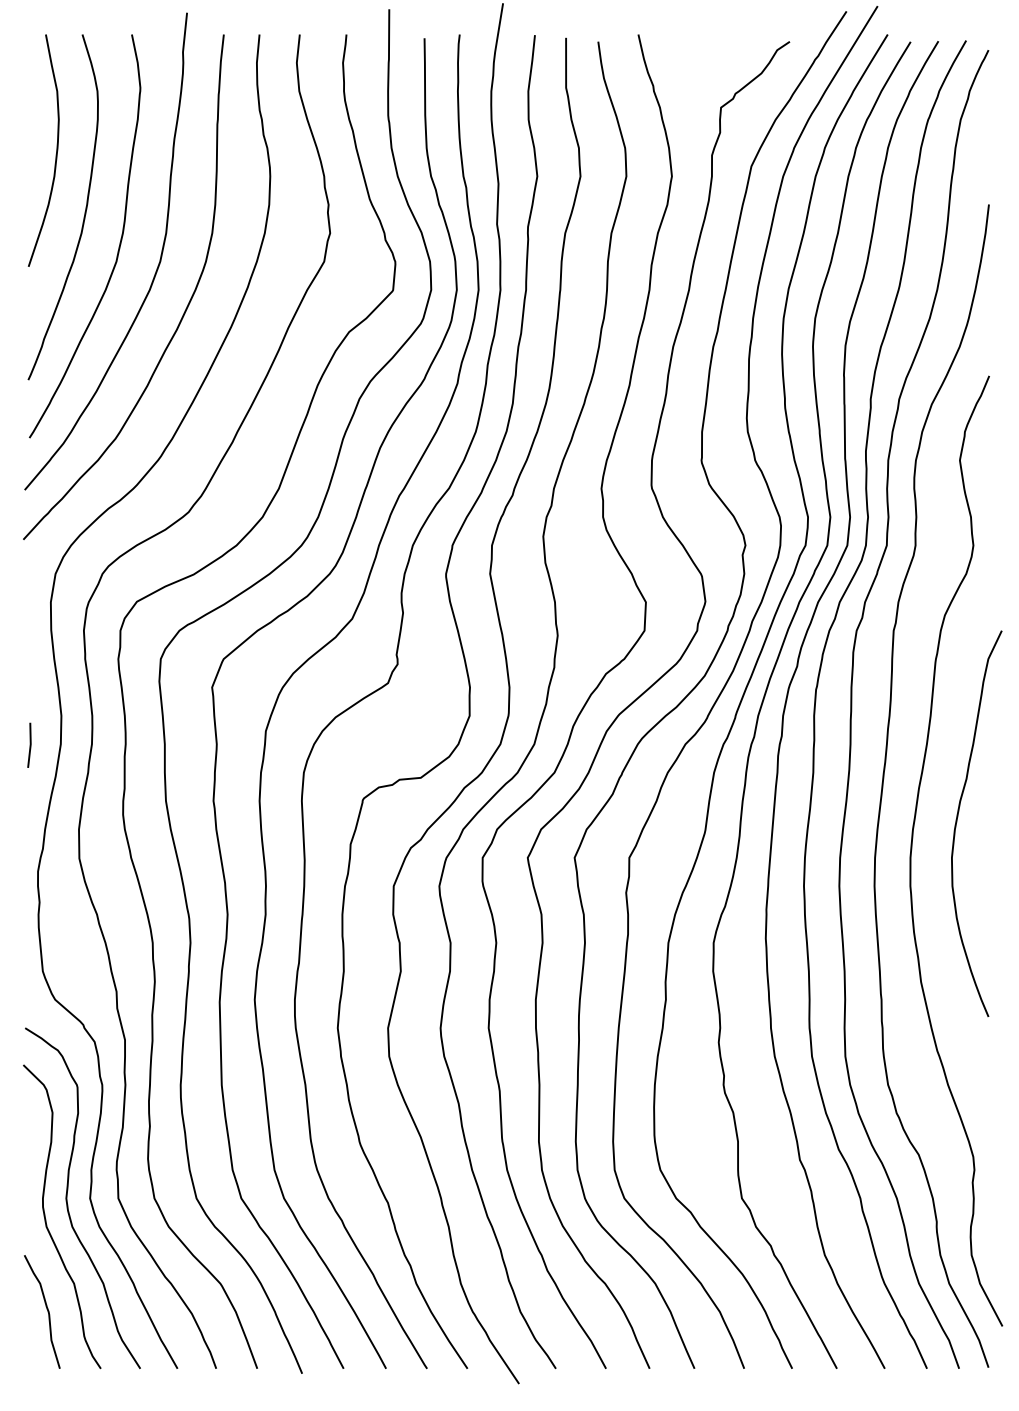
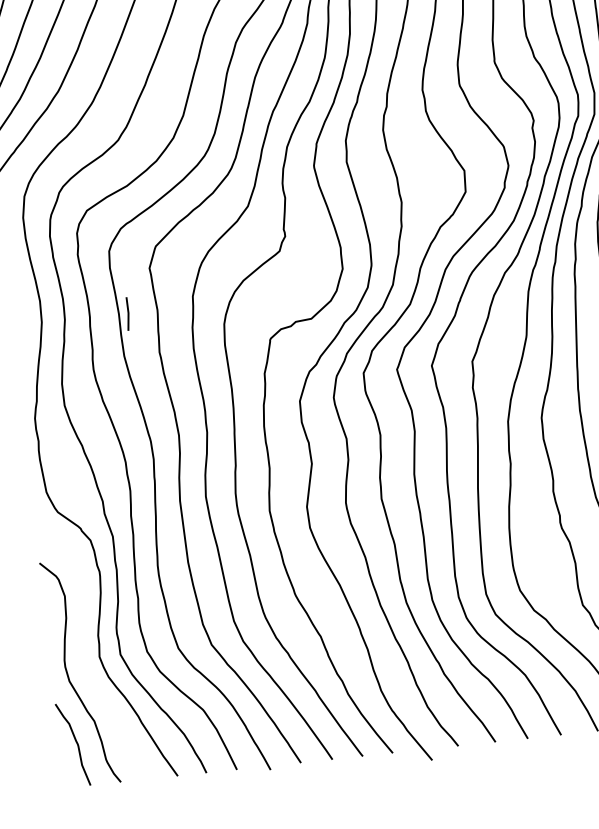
line: (29, 744) -> (127, 313), moved
curve: (67, 1197) -> (82, 657), removed

